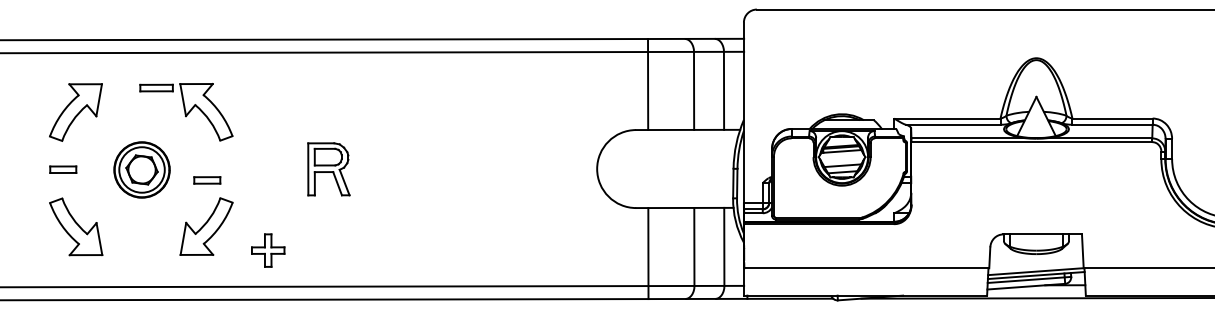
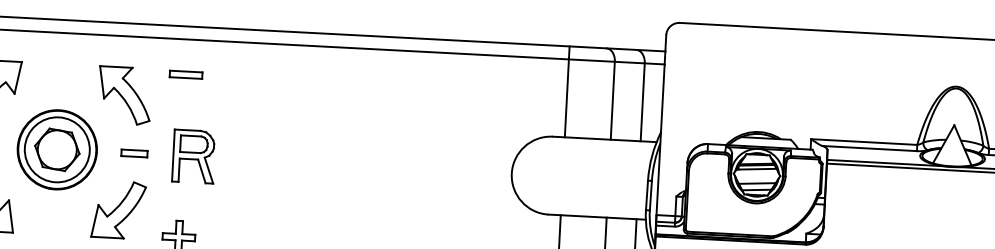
part: (156, 87) -> (186, 74), moved
part: (141, 169) -> (56, 149), size x1.43
part: (328, 169) -> (193, 156), moved
part: (207, 180) -> (134, 153), moved

